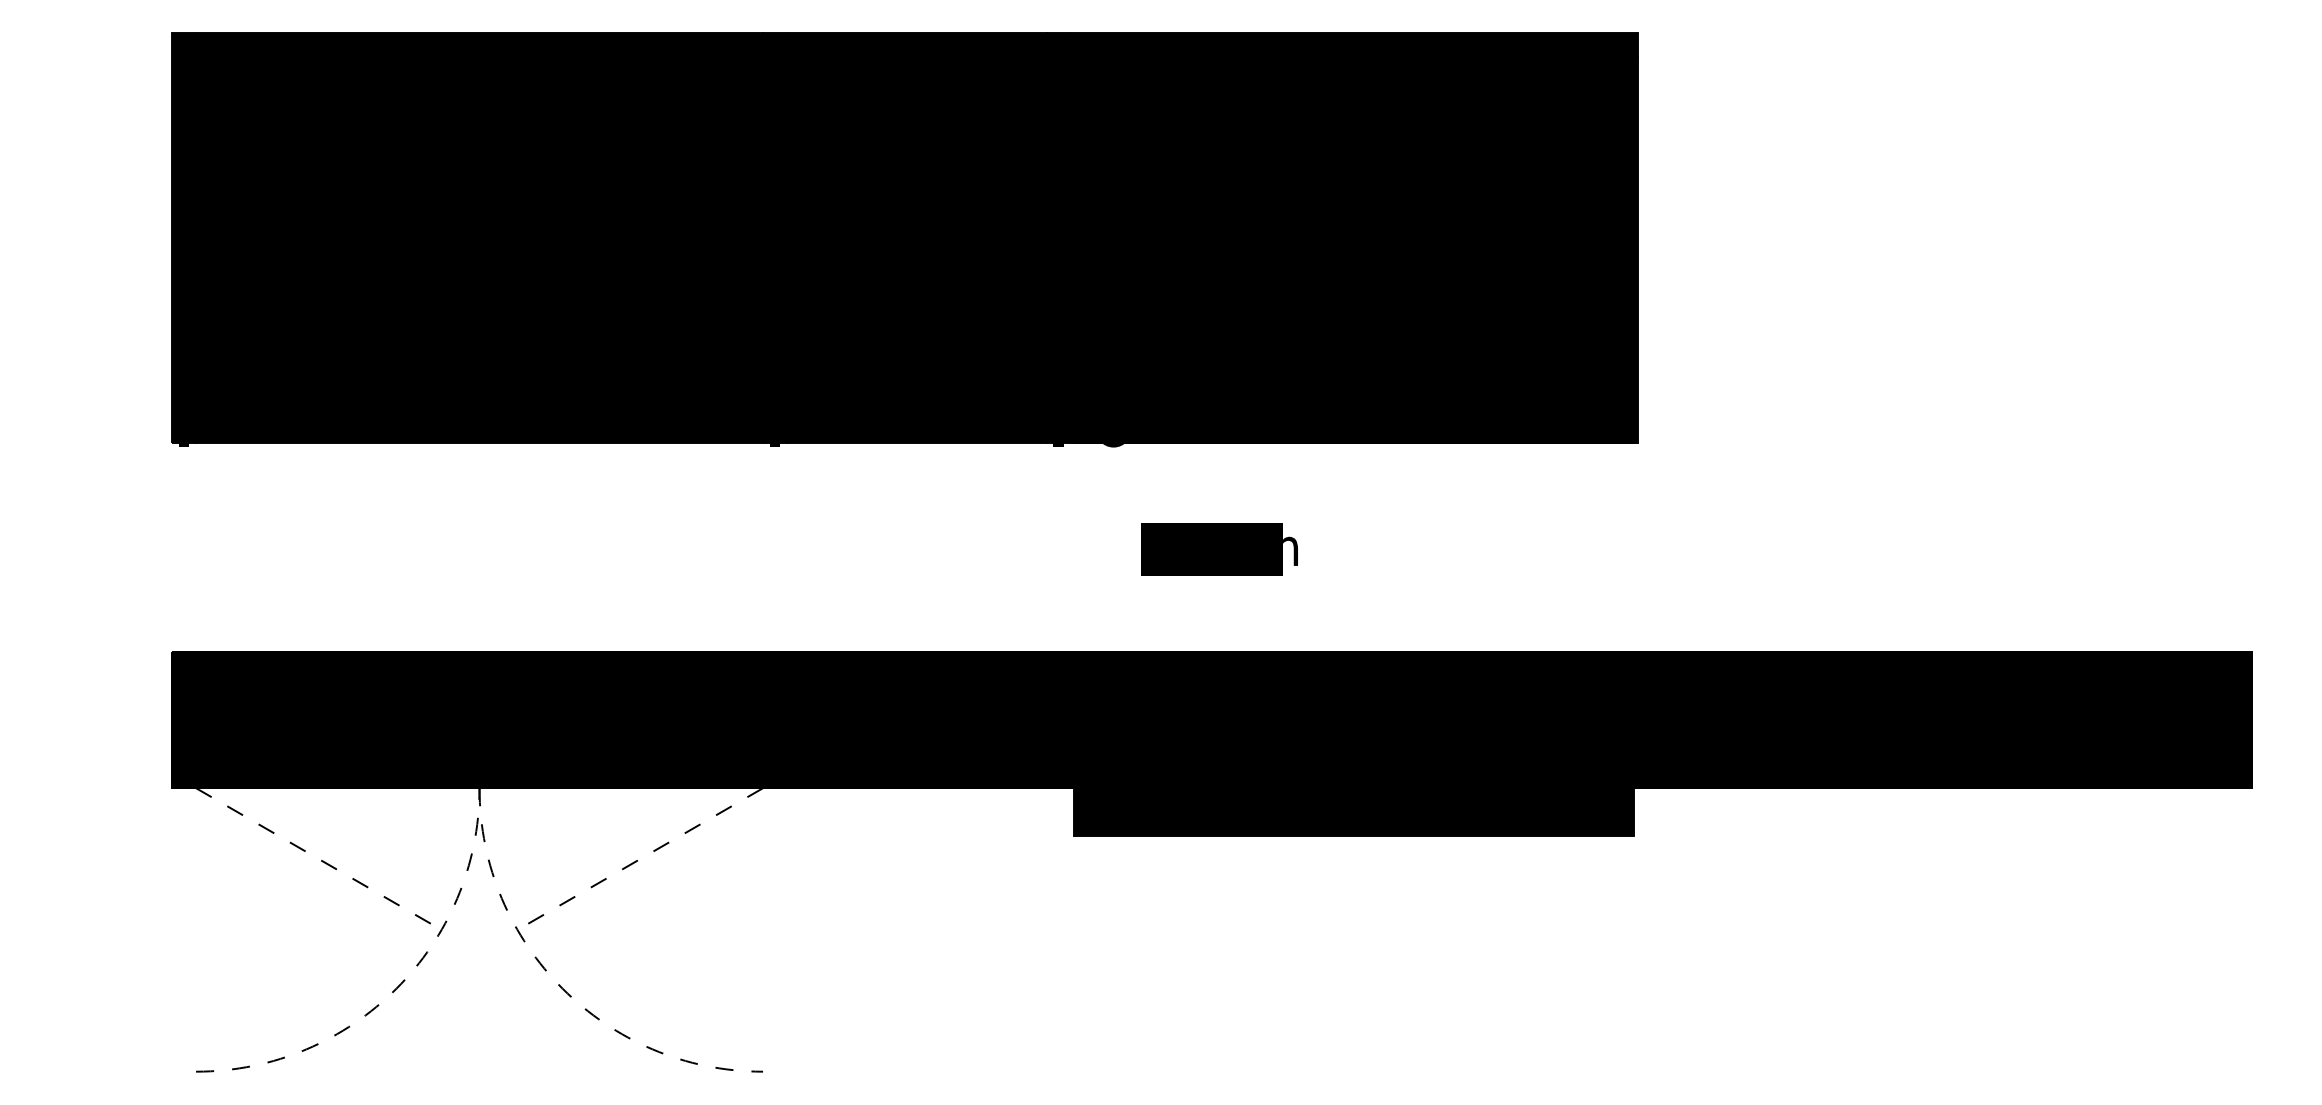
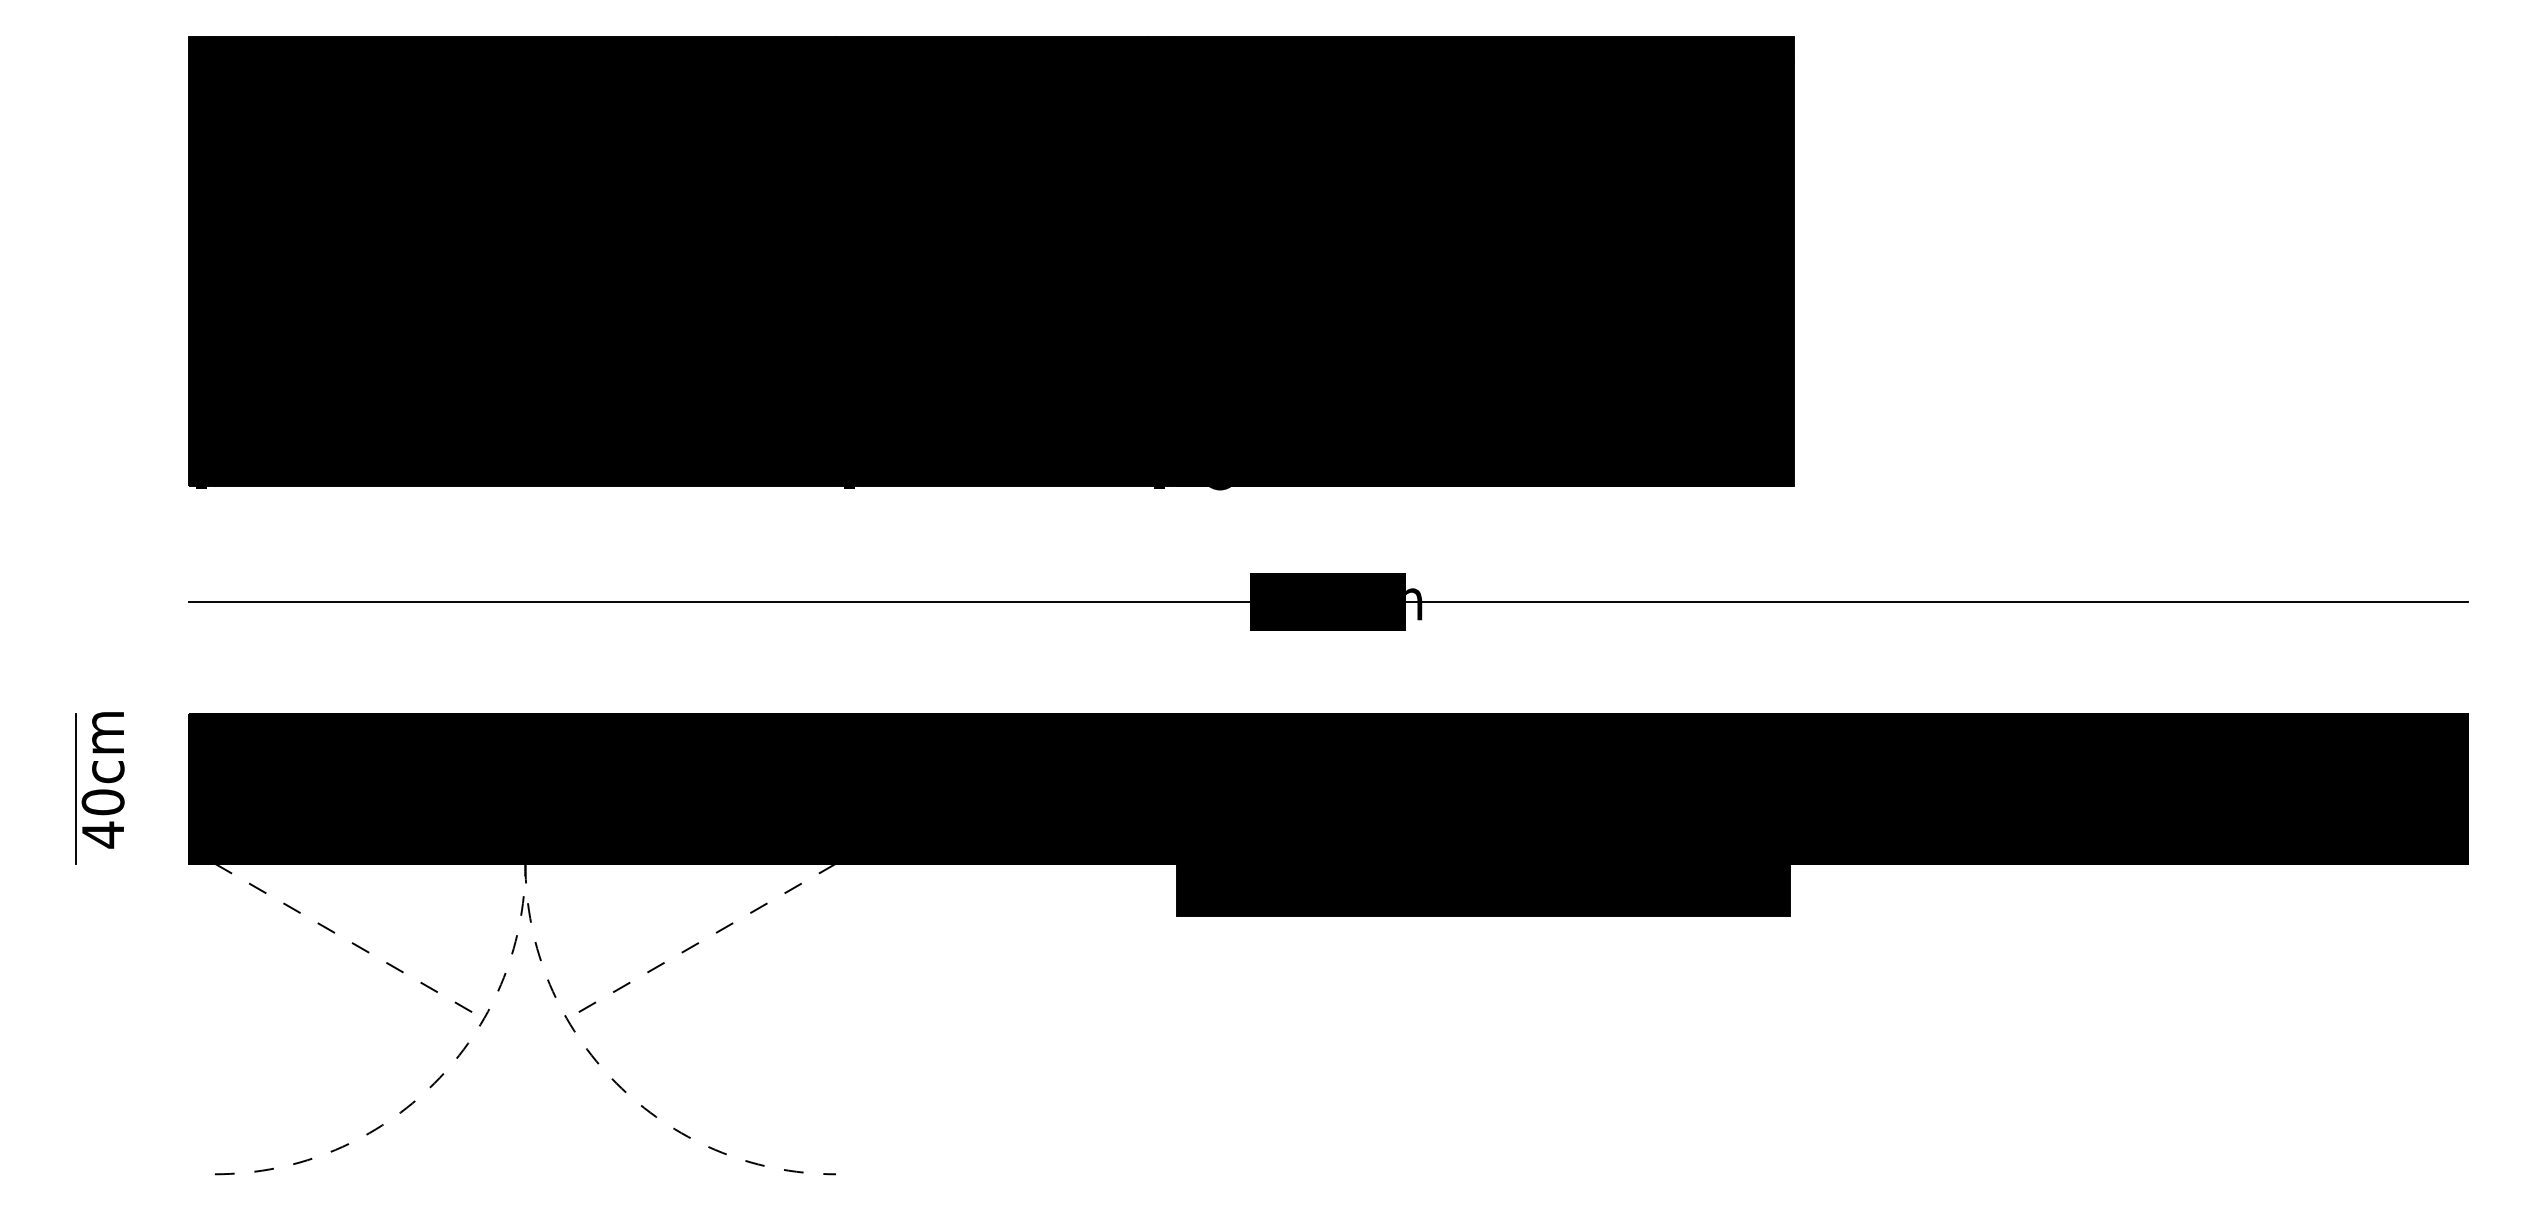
line: (1212, 549) -> (1328, 602), added
part: (91, 719) -> (100, 788), added

